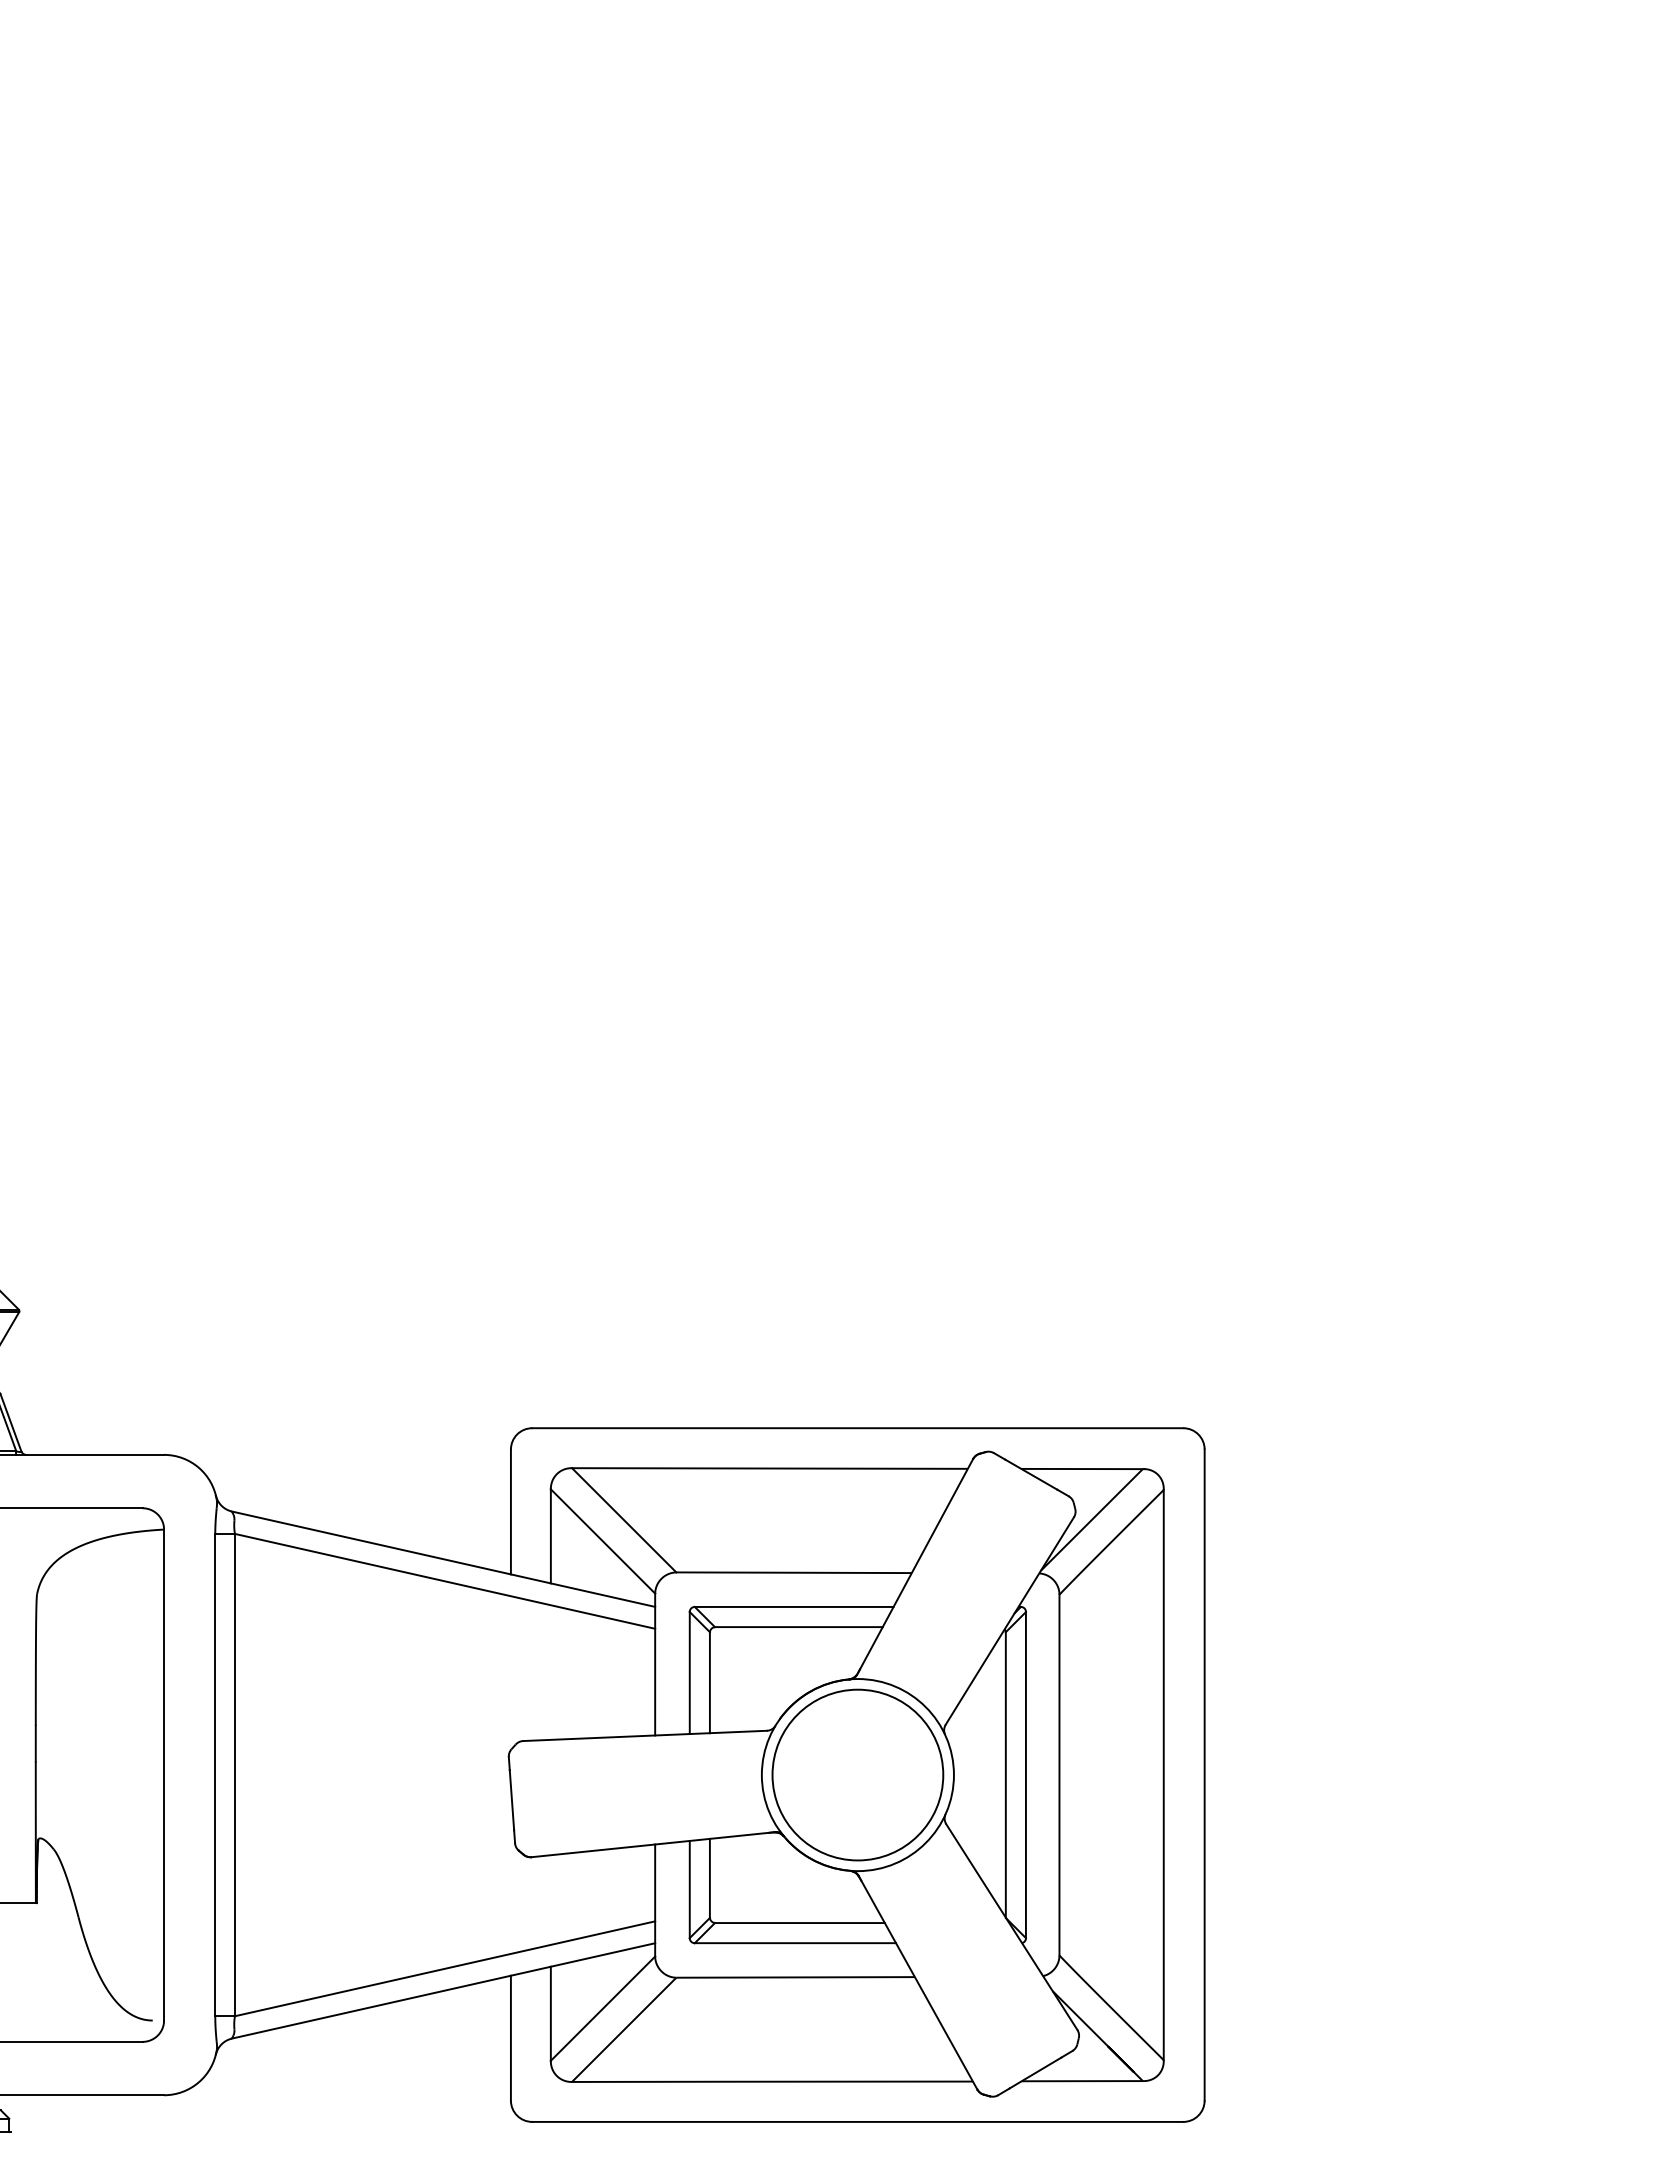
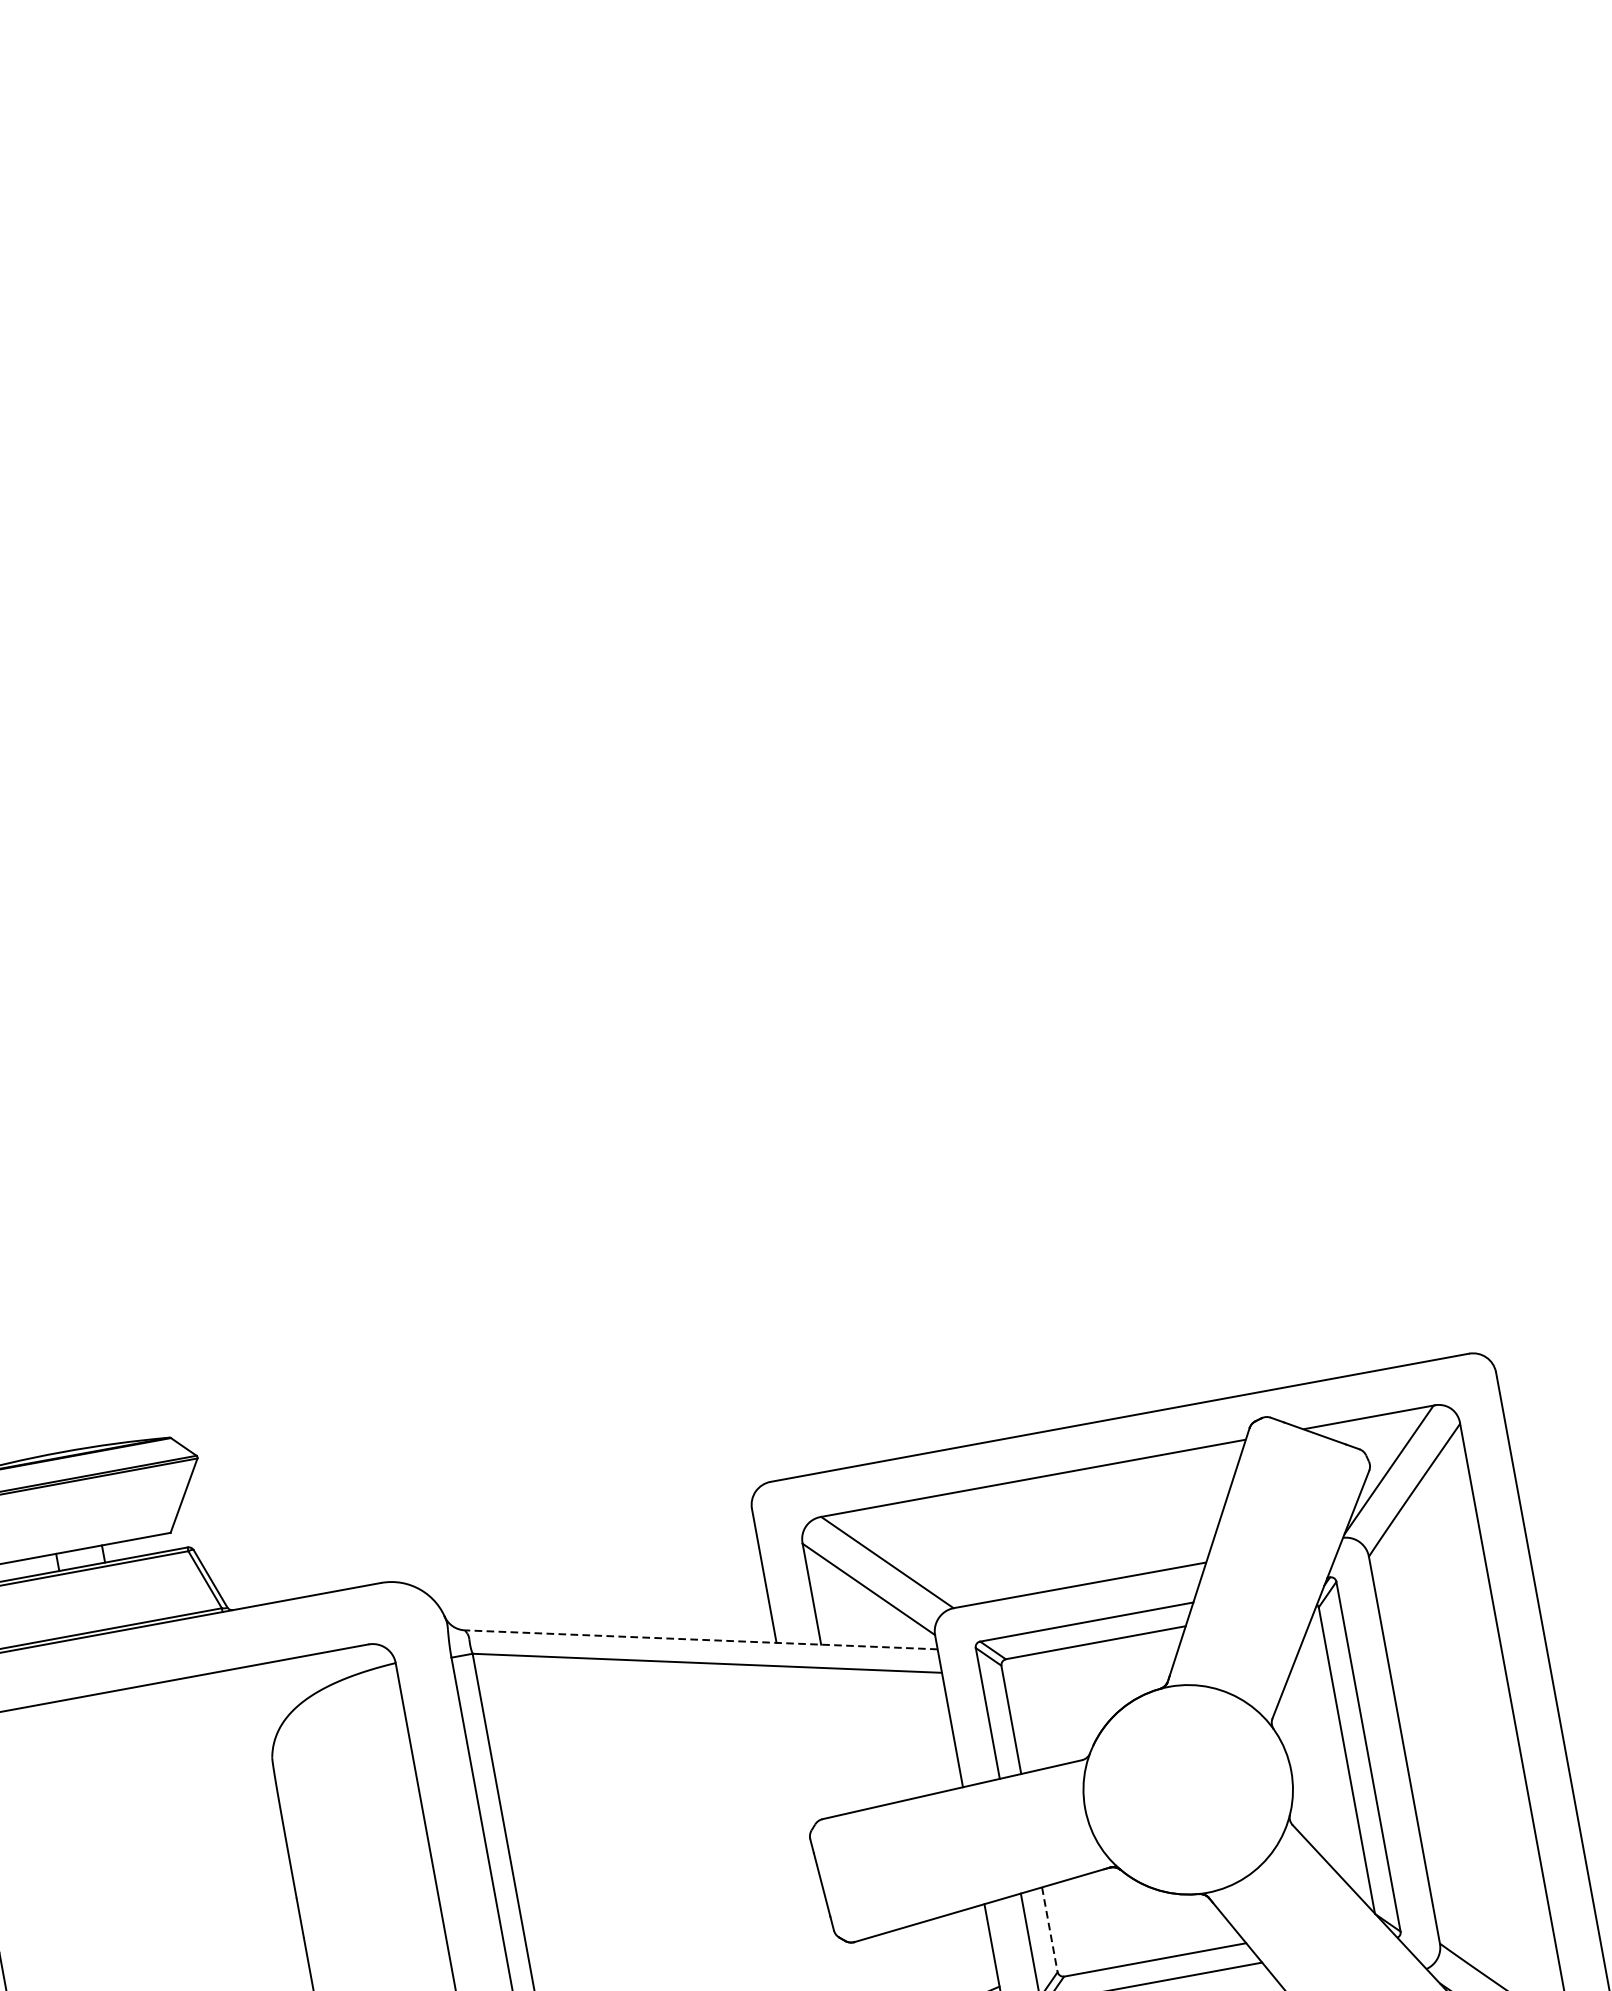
line: (443, 1559) -> (701, 1640), solid -> dashed
circle: (857, 1774) -> (1187, 1789), removed
line: (709, 1878) -> (1049, 1929), solid -> dashed

